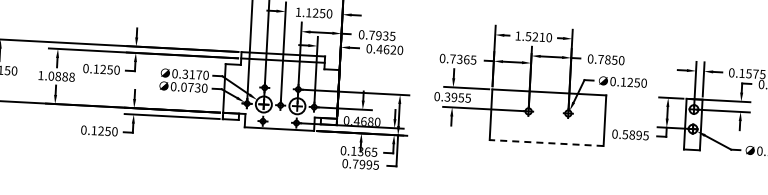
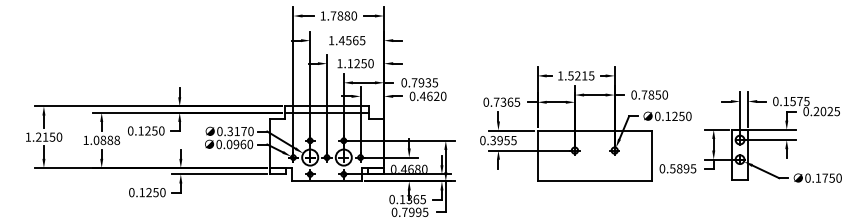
text: (549, 37) -> (591, 75), 1.5210 -> 1.5215
text: (193, 87) -> (239, 144), 0.0730 -> 0.0960
line: (546, 143) -> (594, 181), dashed -> solid

